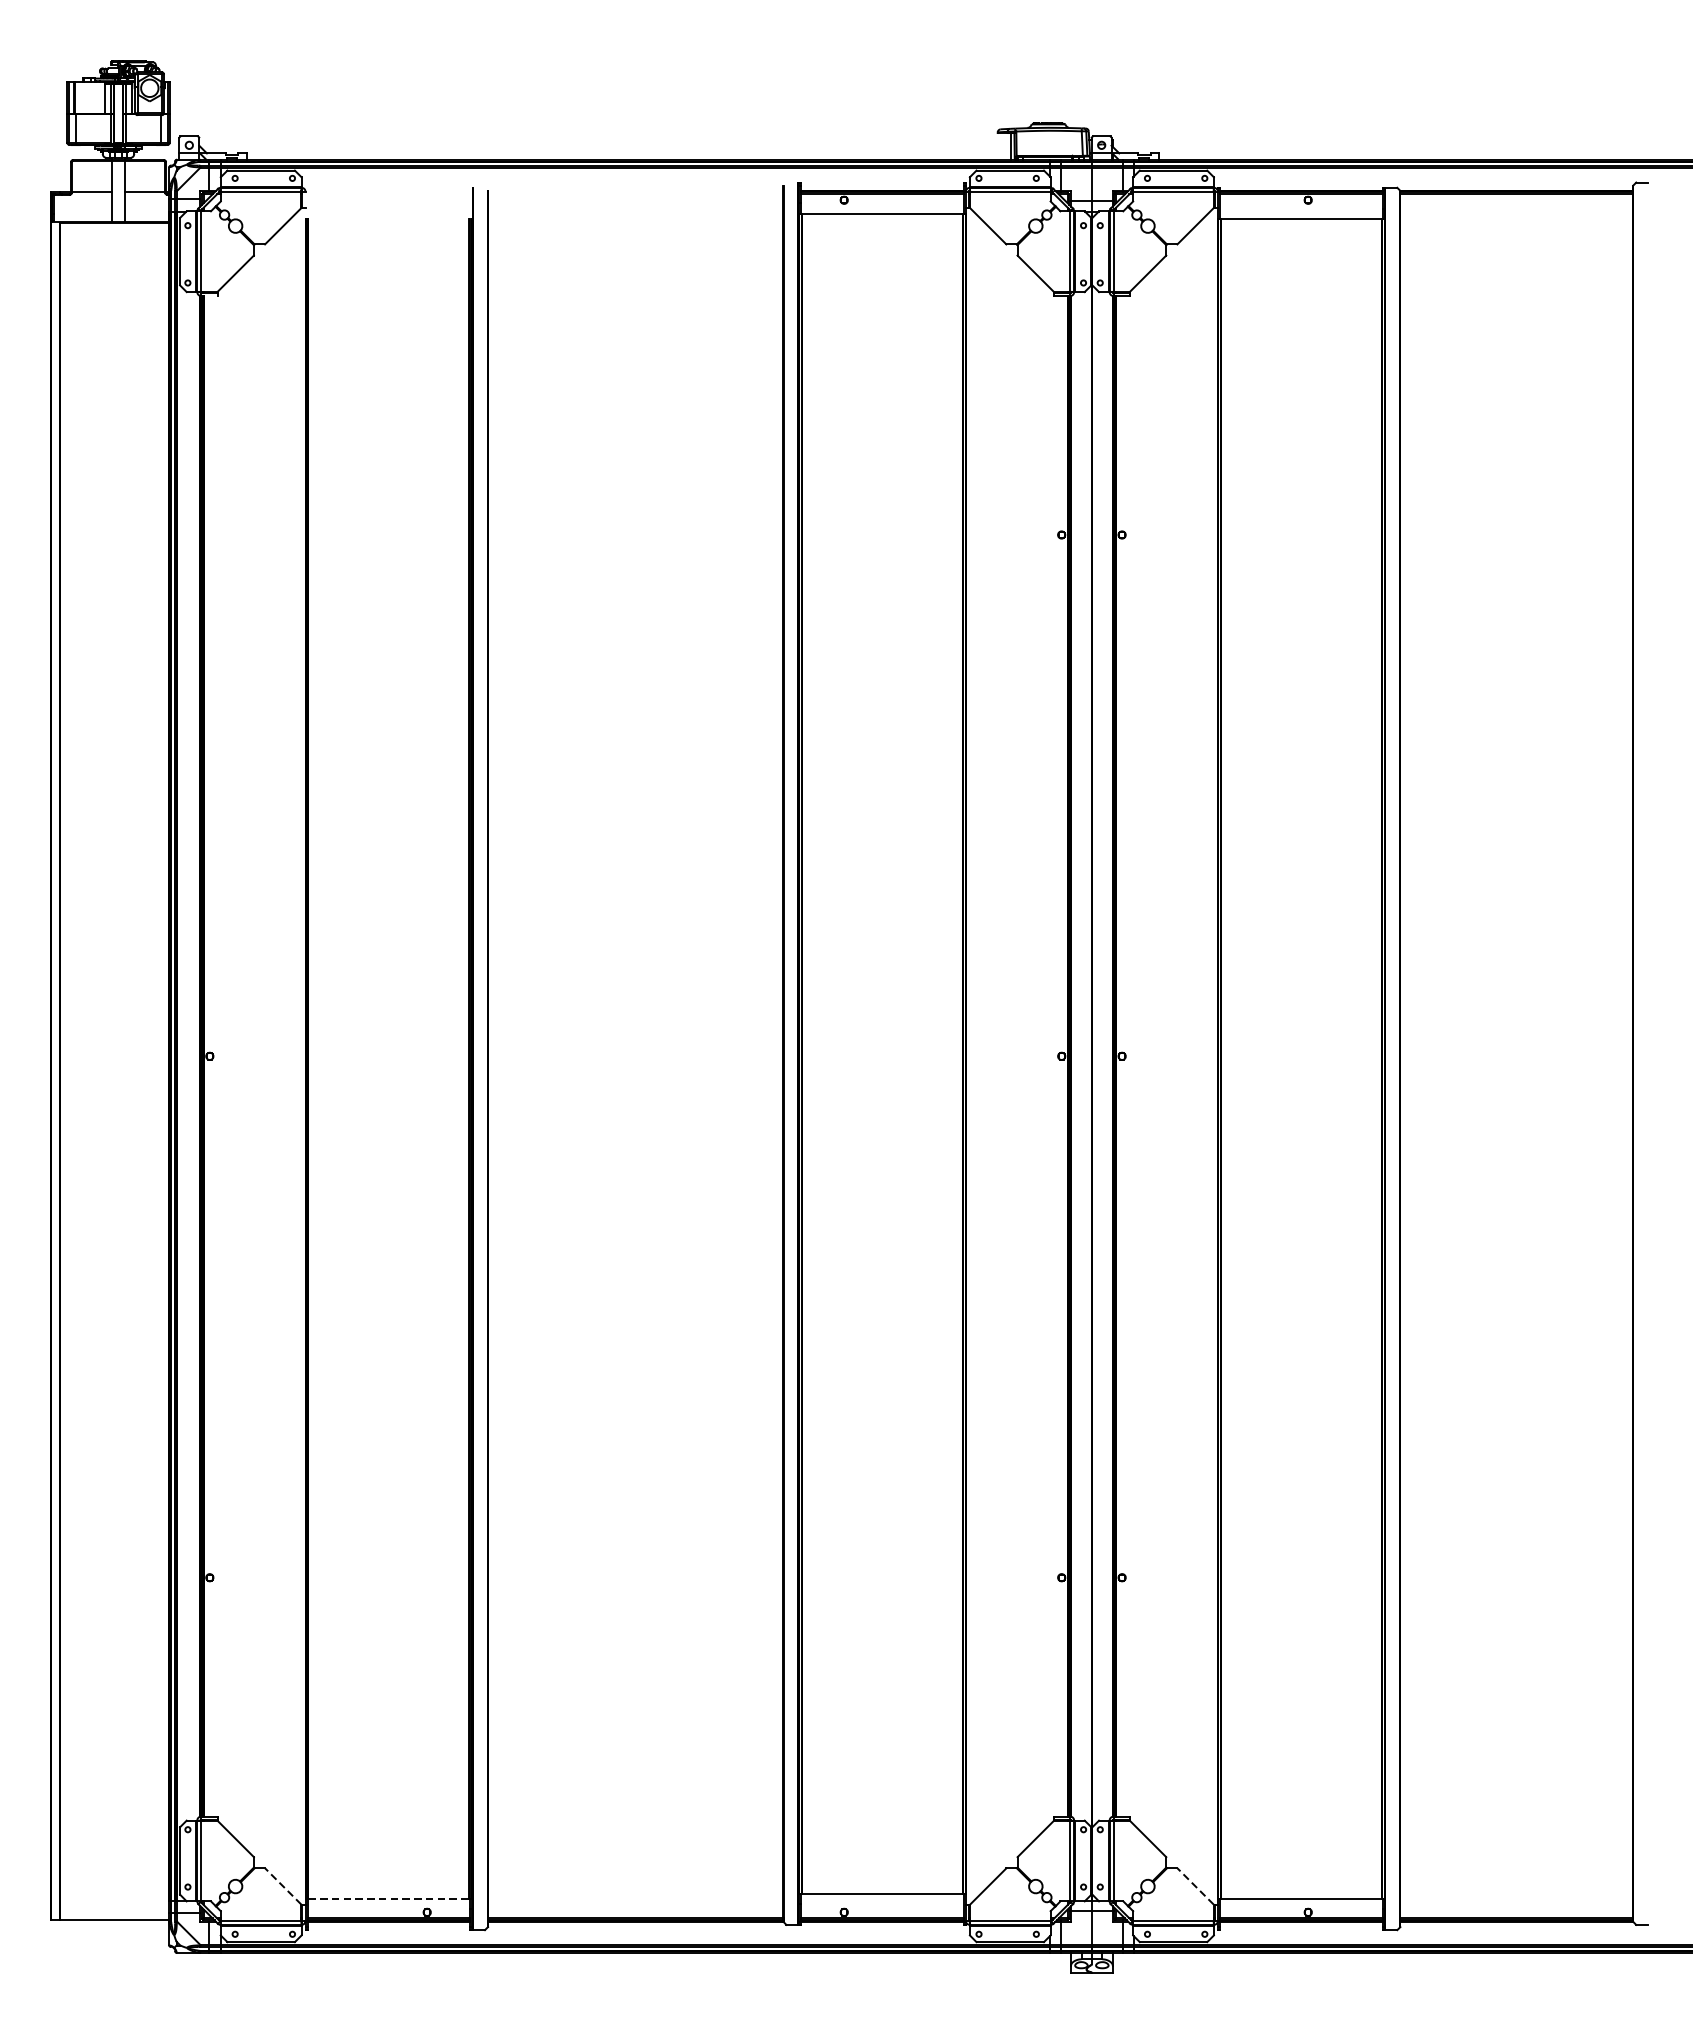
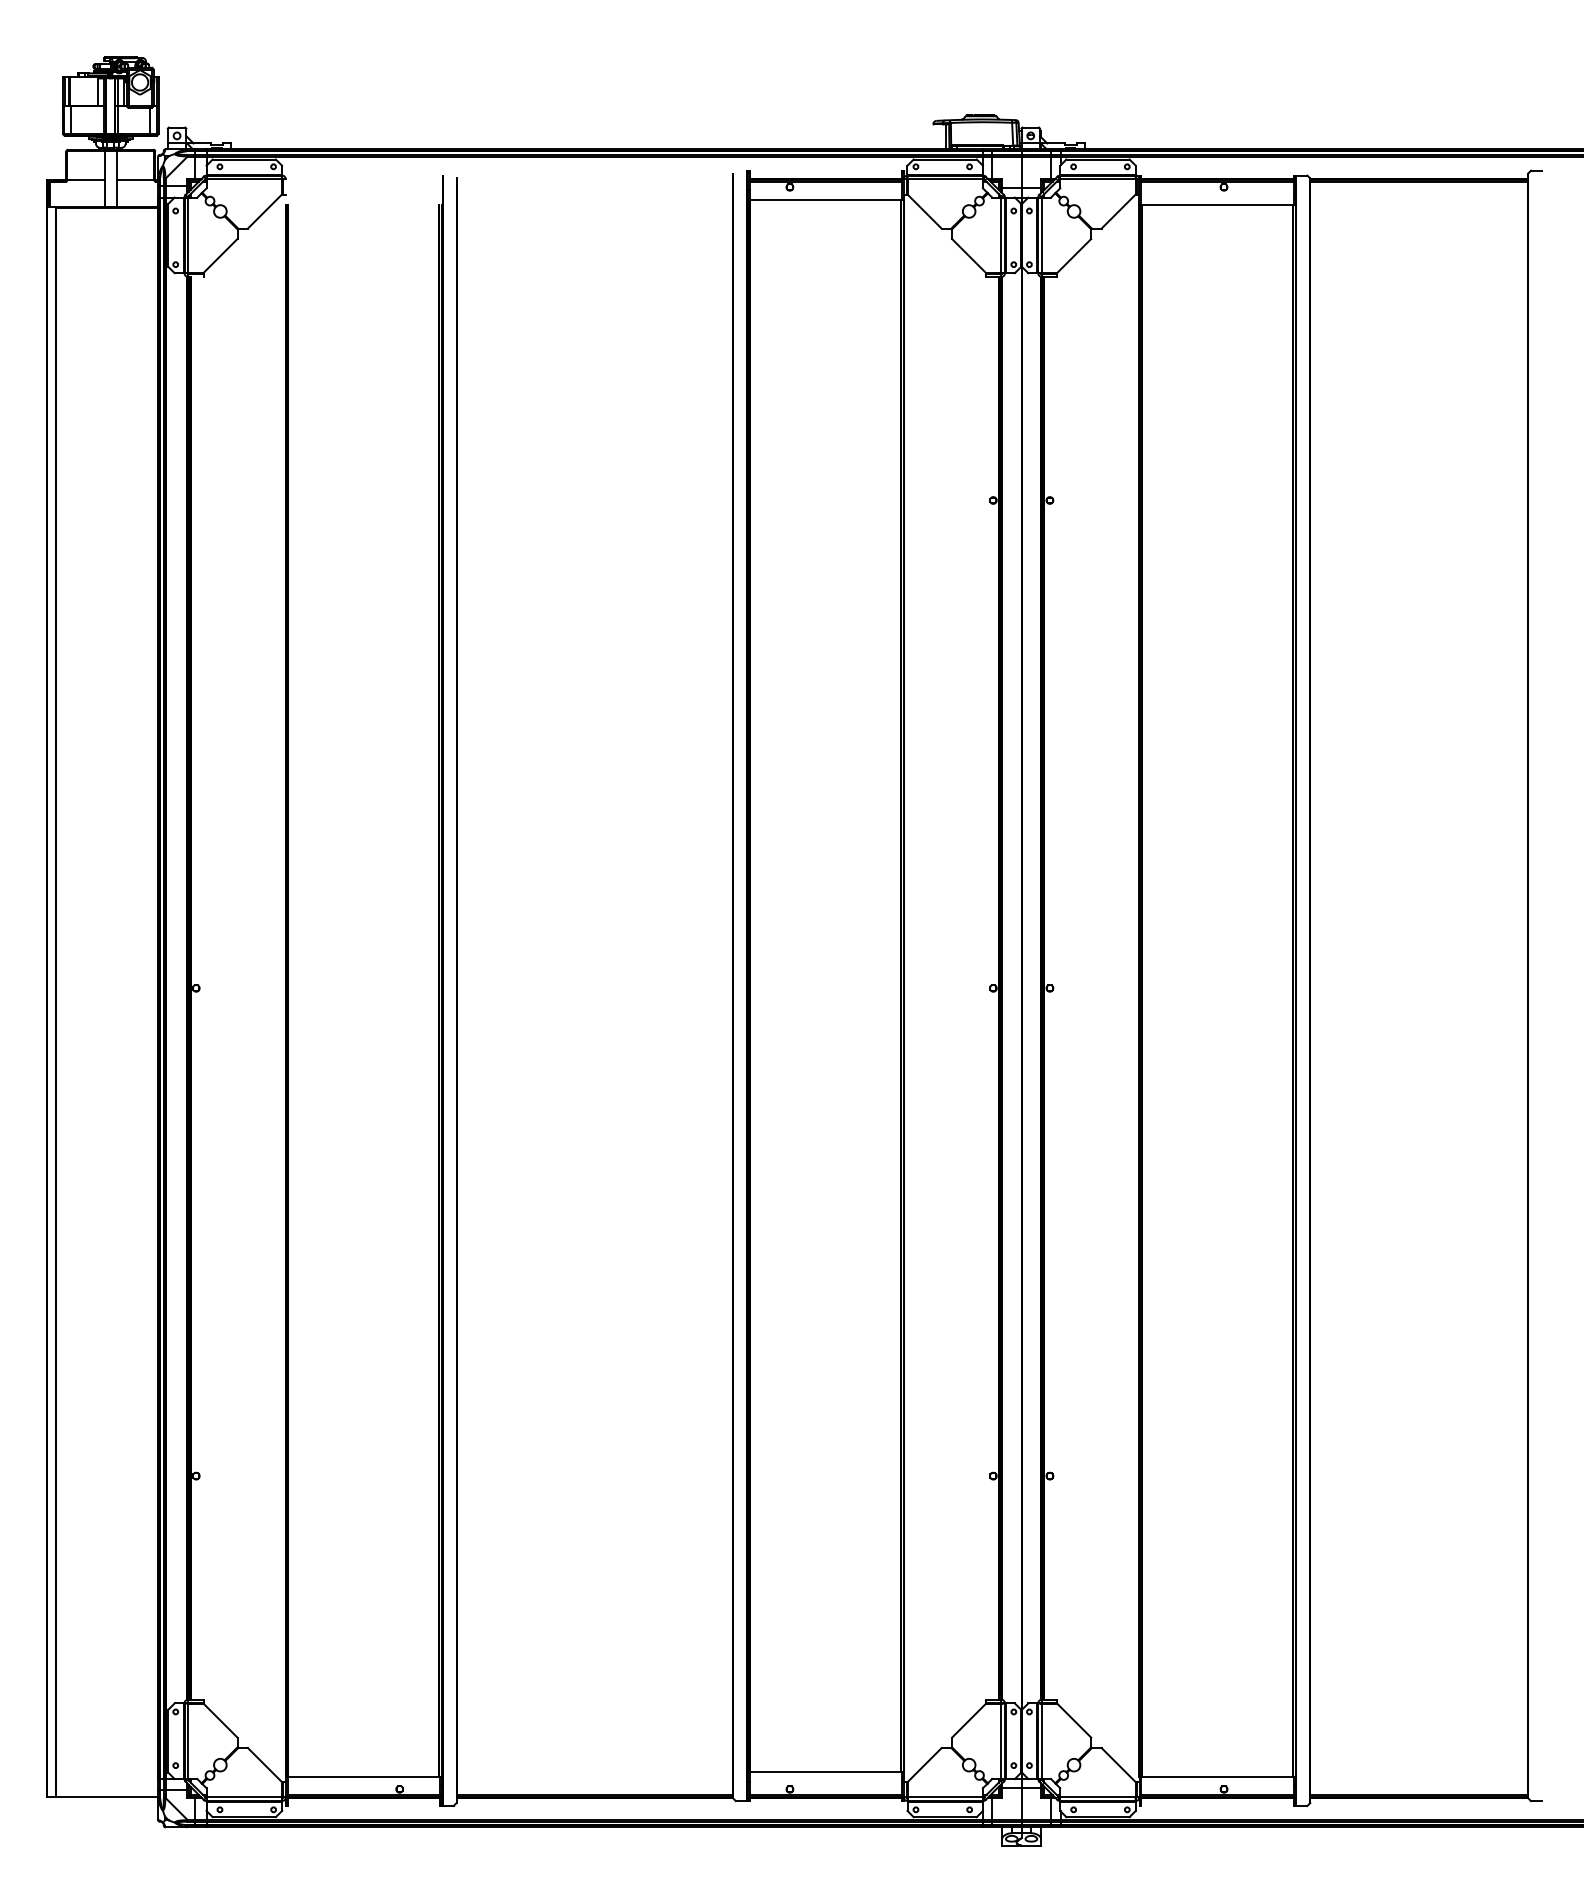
line: (282, 1885) -> (264, 1764), dashed -> solid
line: (1195, 1885) -> (1118, 1764), dashed -> solid
line: (389, 1898) -> (364, 1776), dashed -> solid

